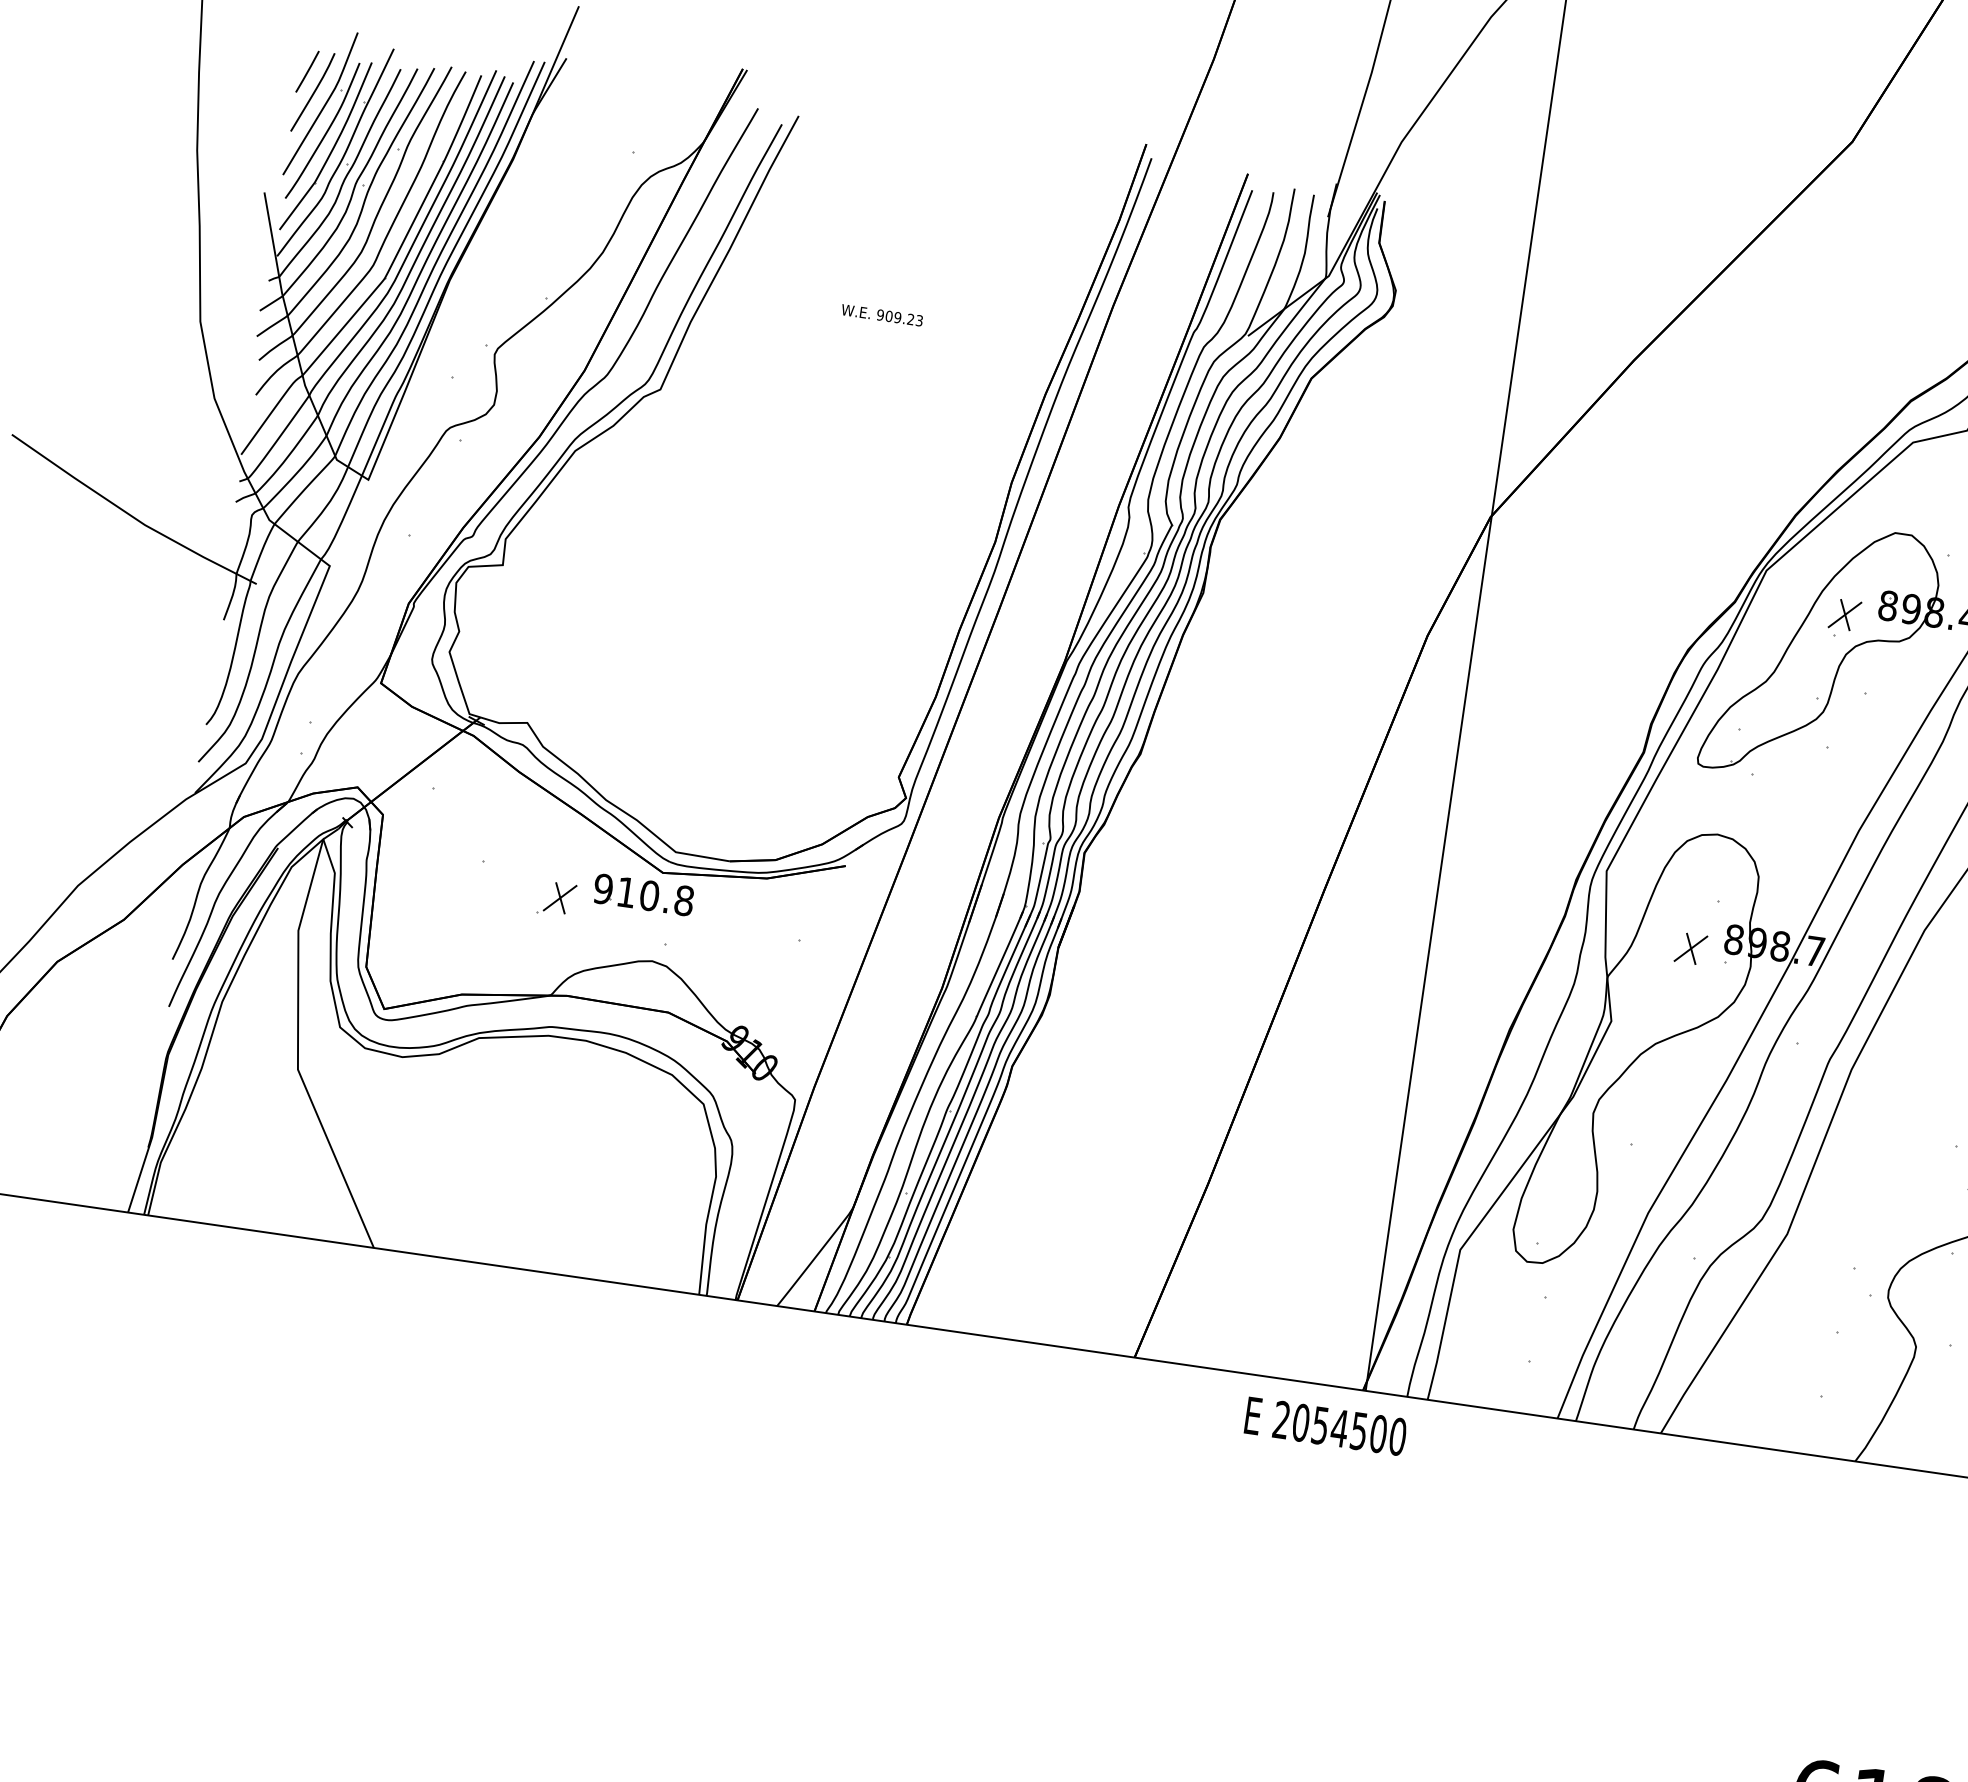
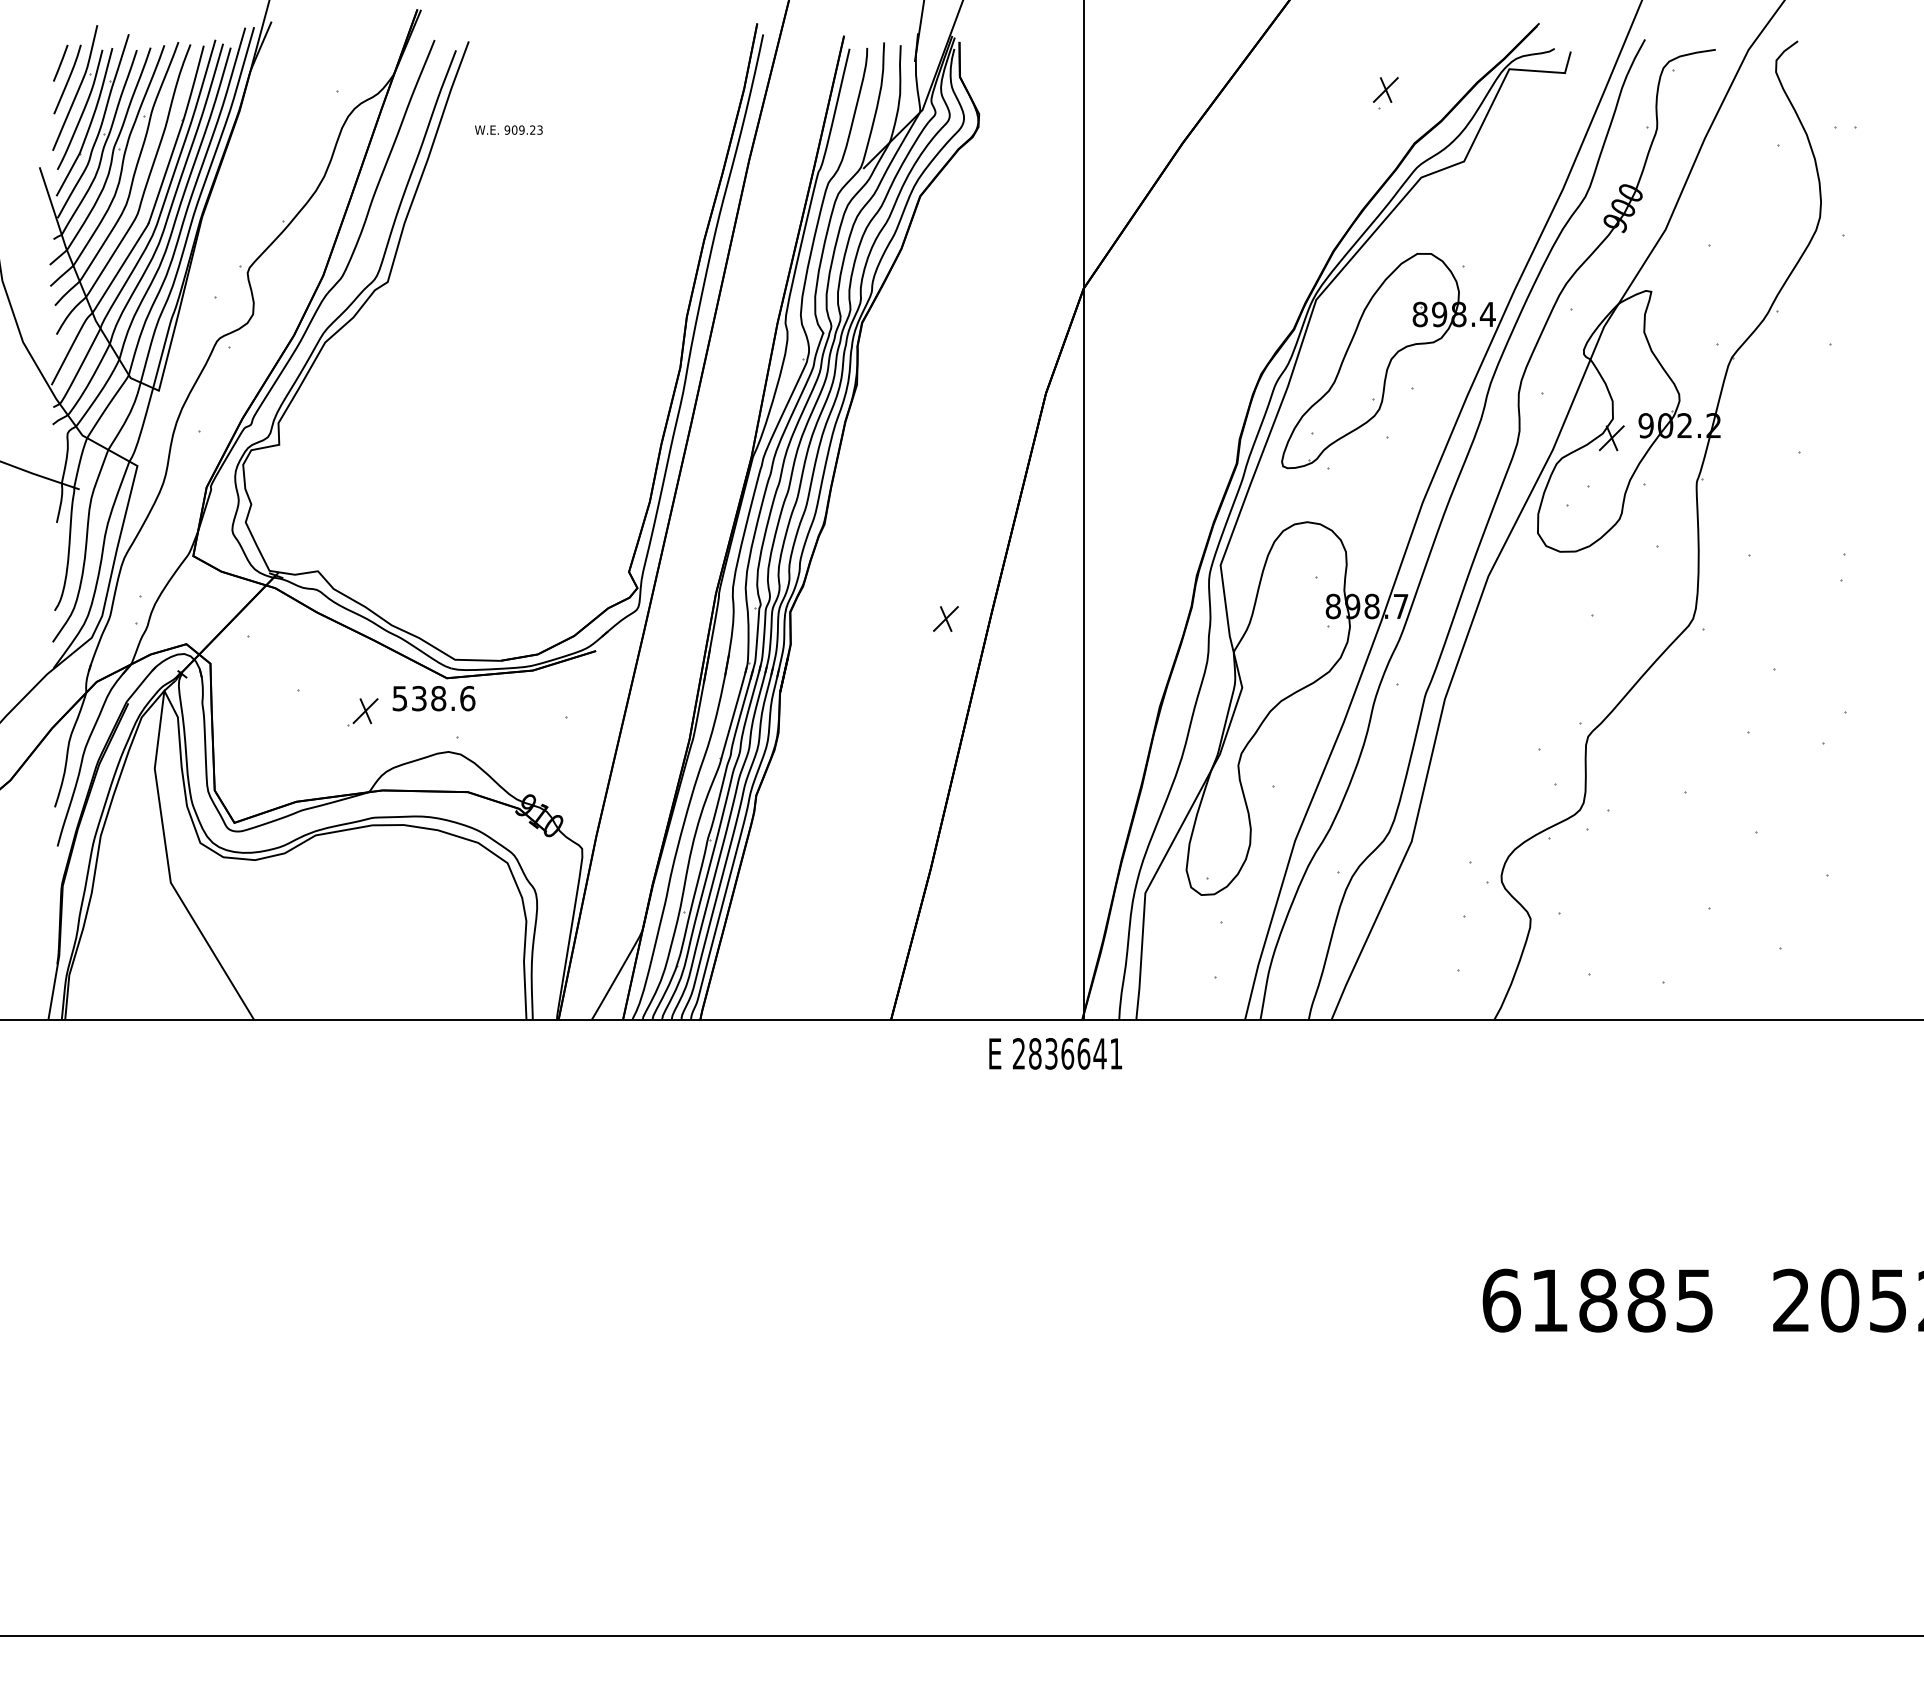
text: (881, 314) -> (508, 129), moved
part: (1844, 619) -> (1385, 93), moved
text: (643, 894) -> (433, 698), 910.8 -> 538.6
part: (1690, 948) -> (945, 618), moved
text: (1349, 1429) -> (1075, 1053), 2054500 -> 2836641

